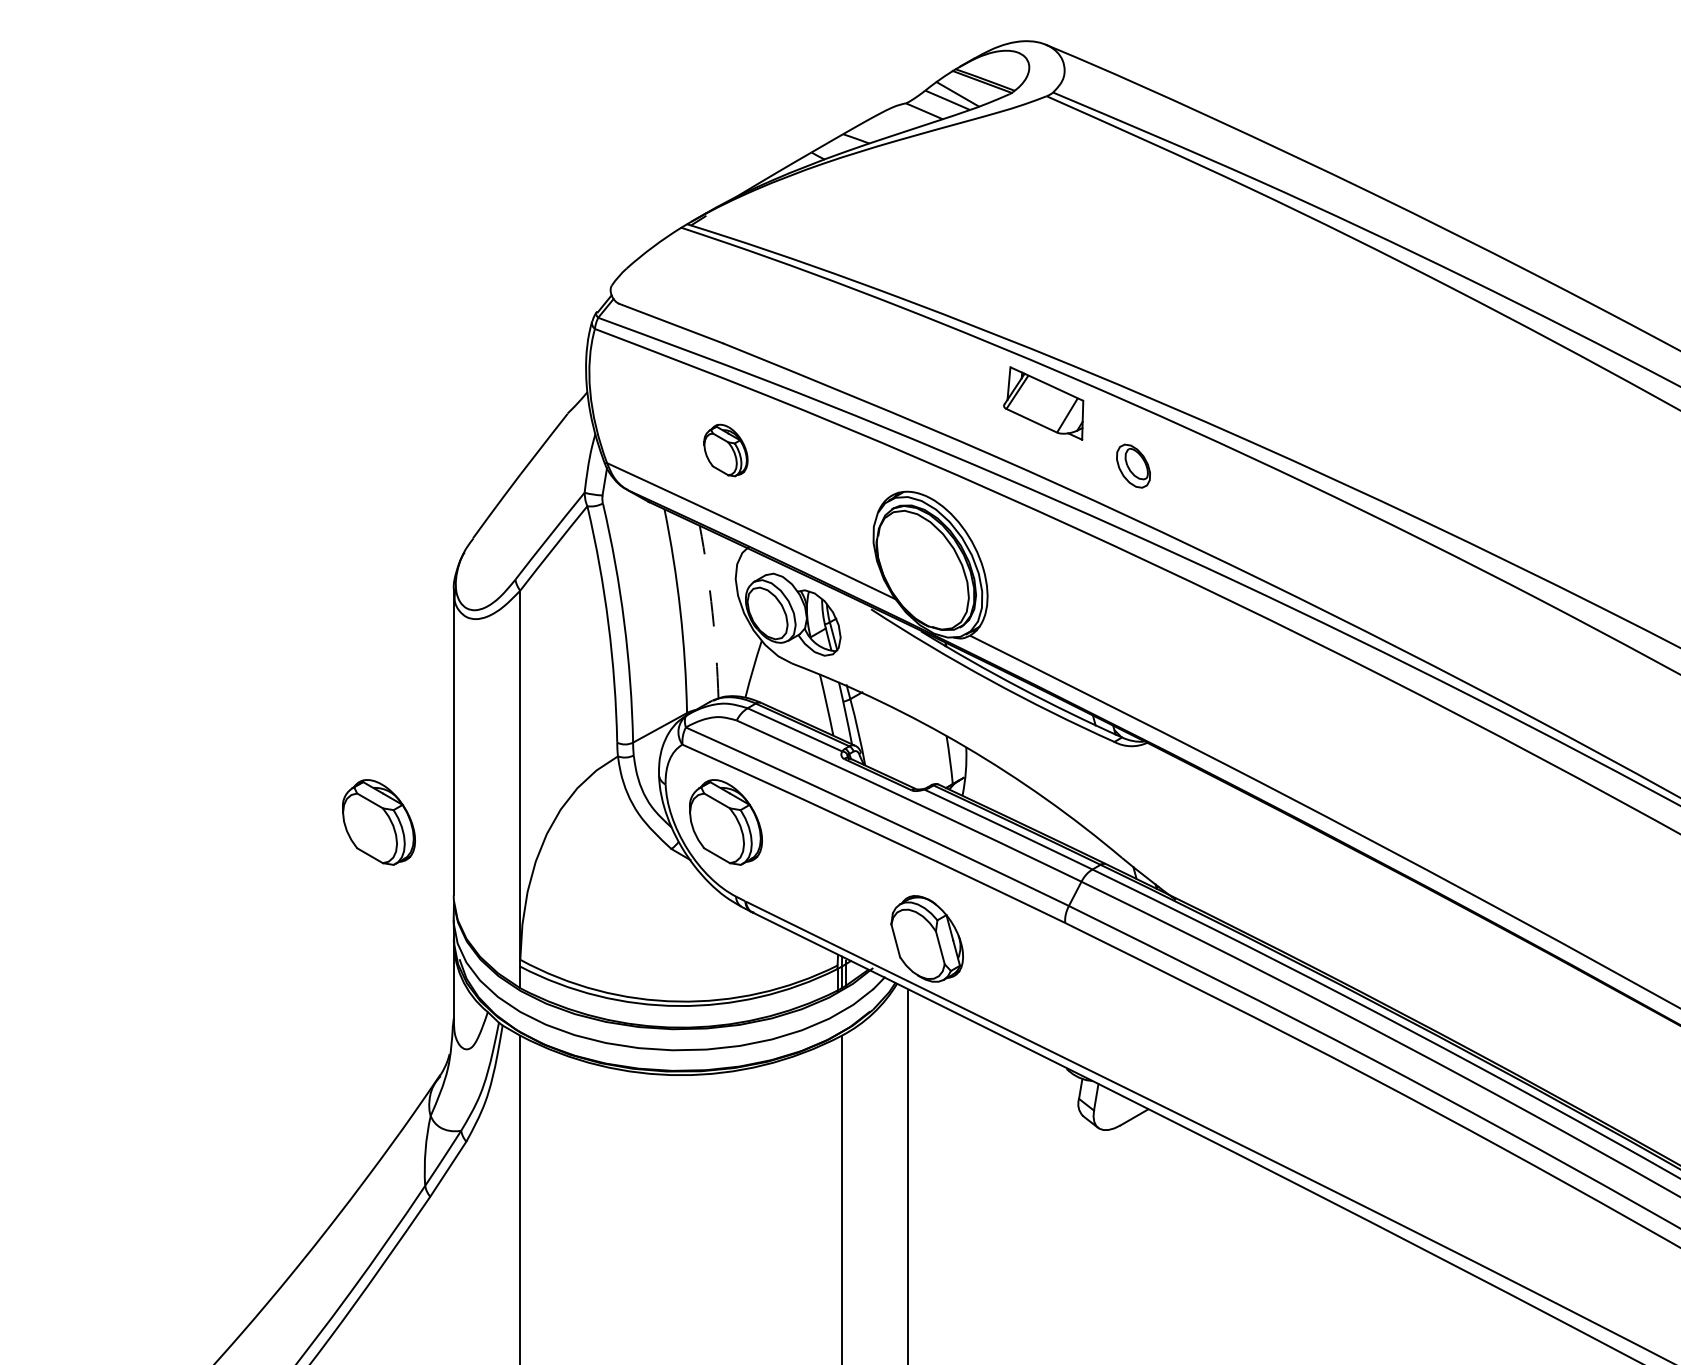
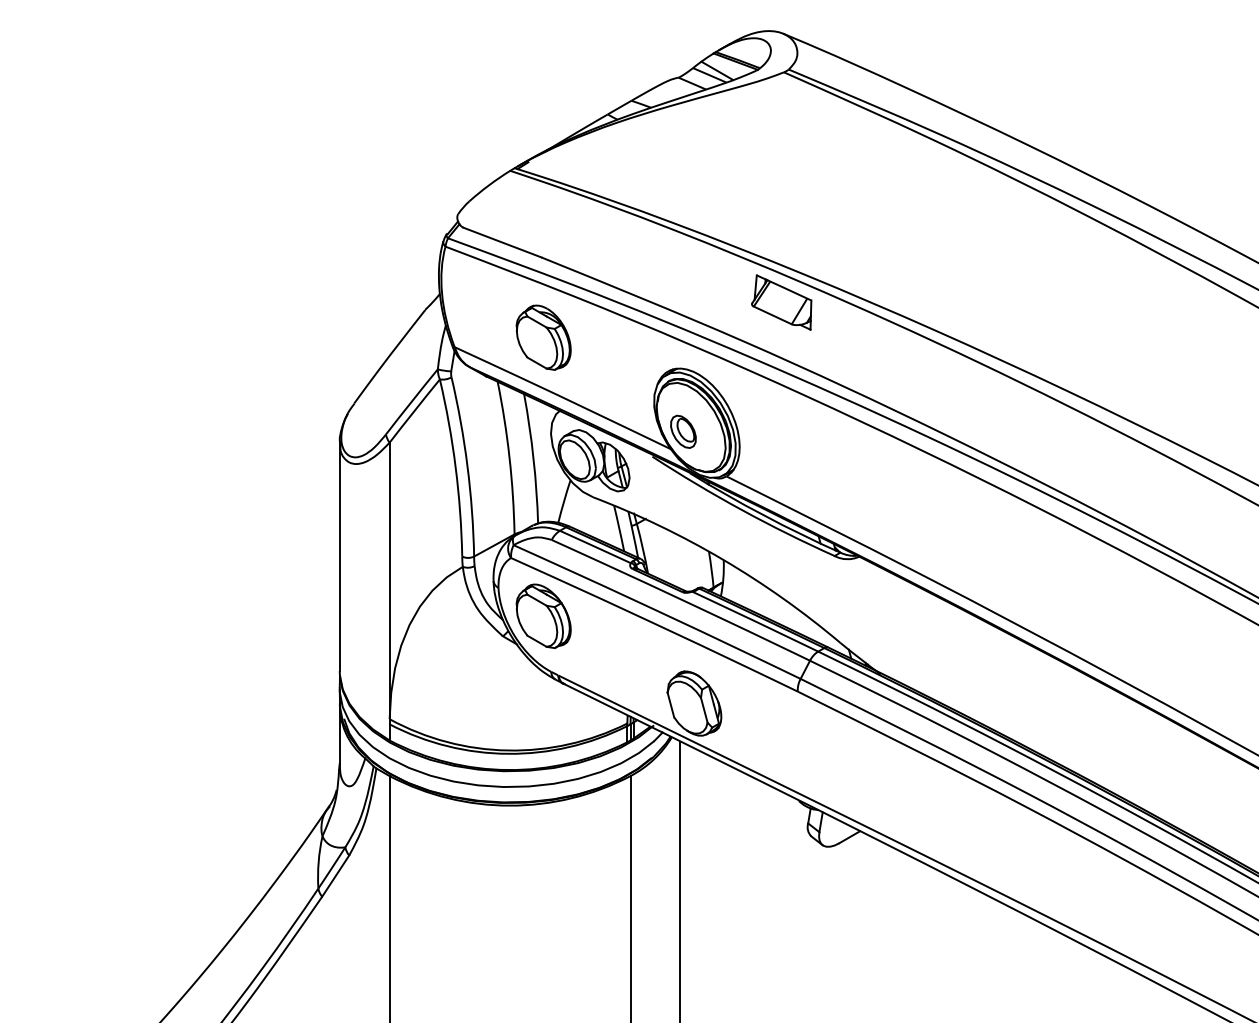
part: (725, 450) -> (543, 337), size x1.67
part: (1133, 465) -> (683, 431), moved
arc: (712, 612) -> (533, 459), dashed -> solid
part: (378, 822) -> (283, 616), removed

